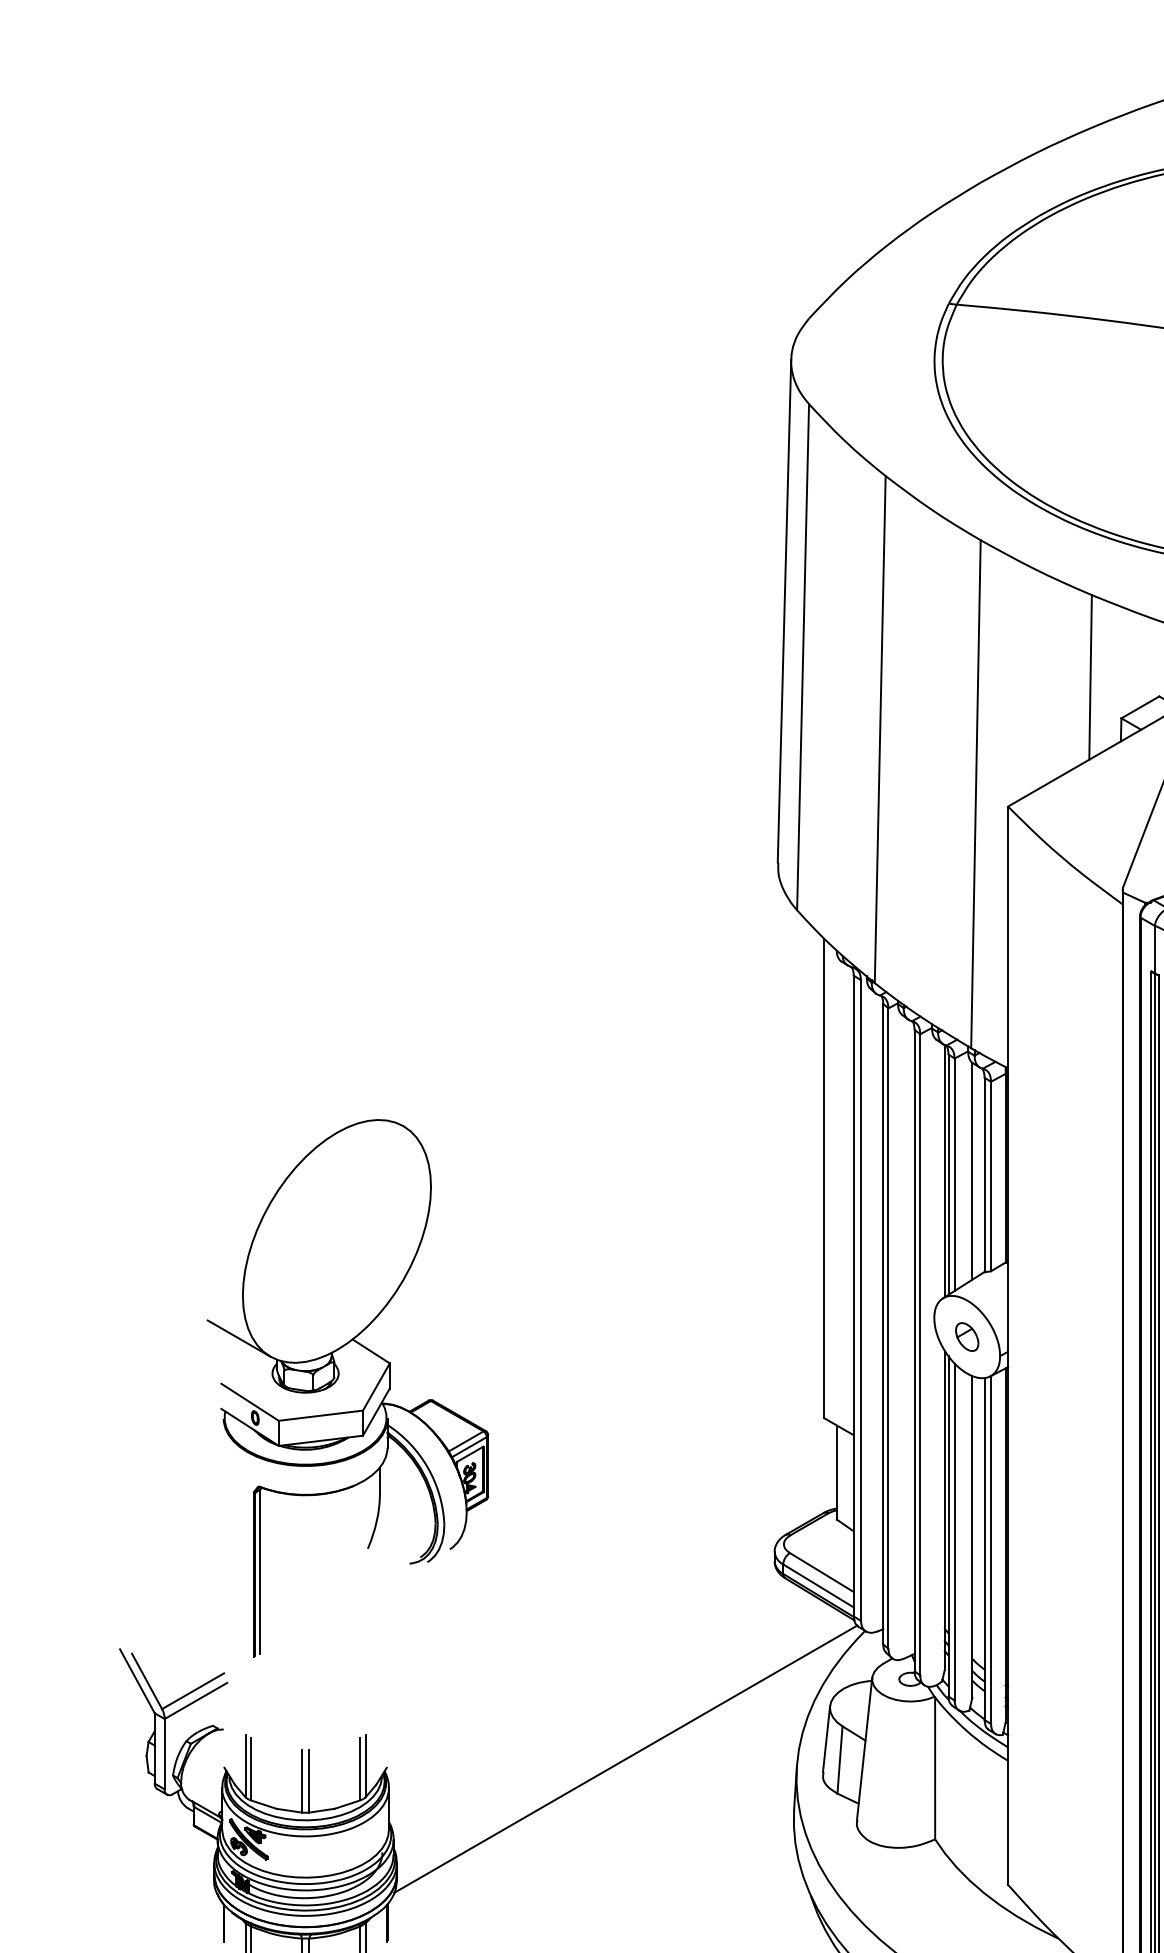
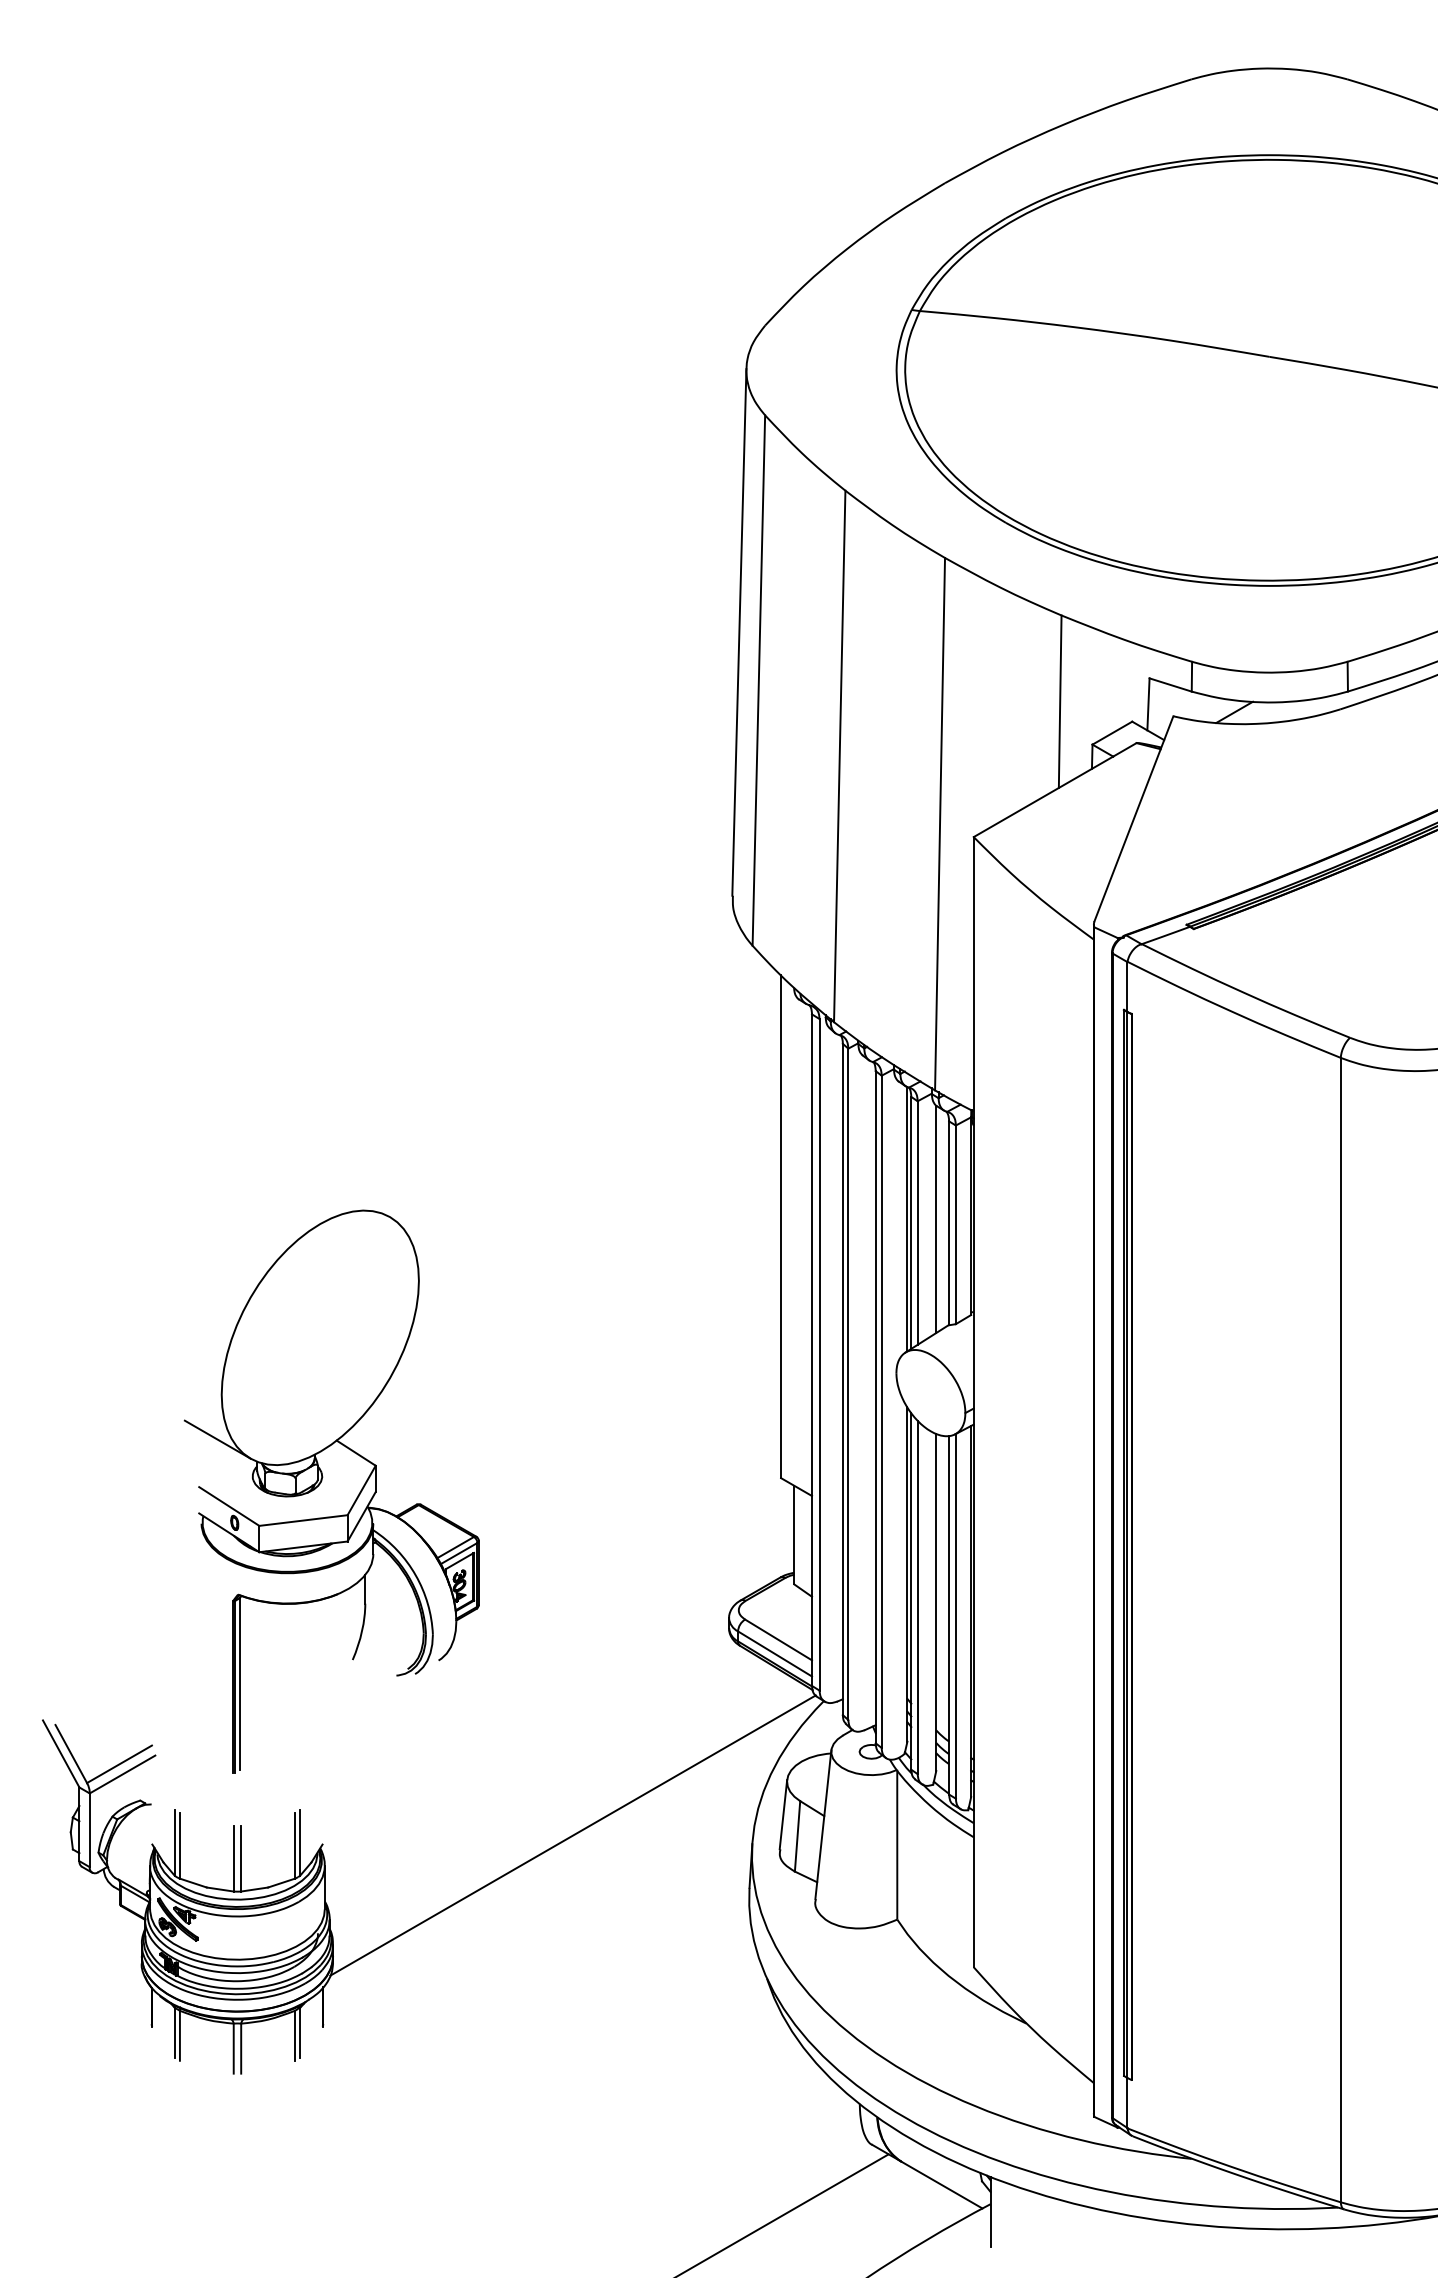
part: (966, 1336) -> (930, 1392), removed
part: (337, 1381) -> (320, 1484), moved

